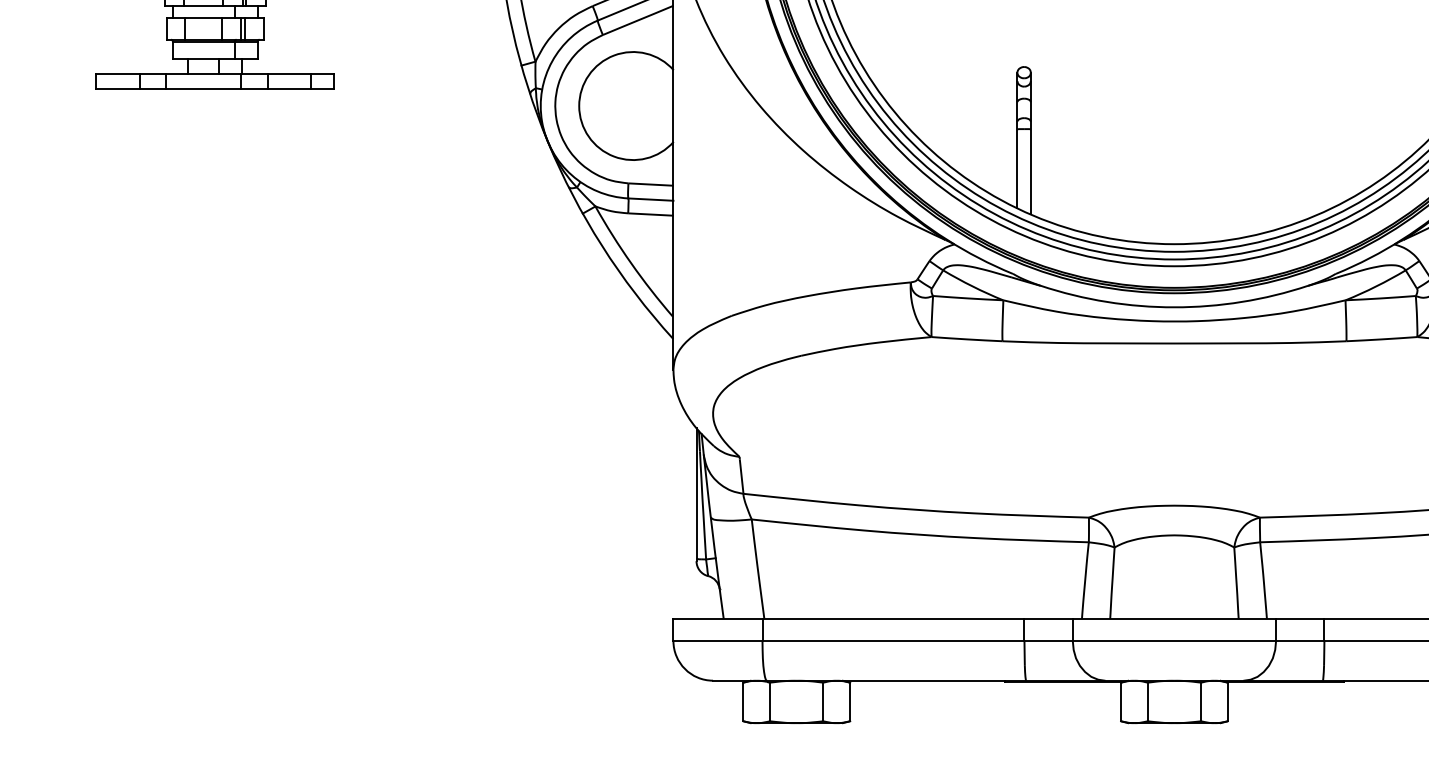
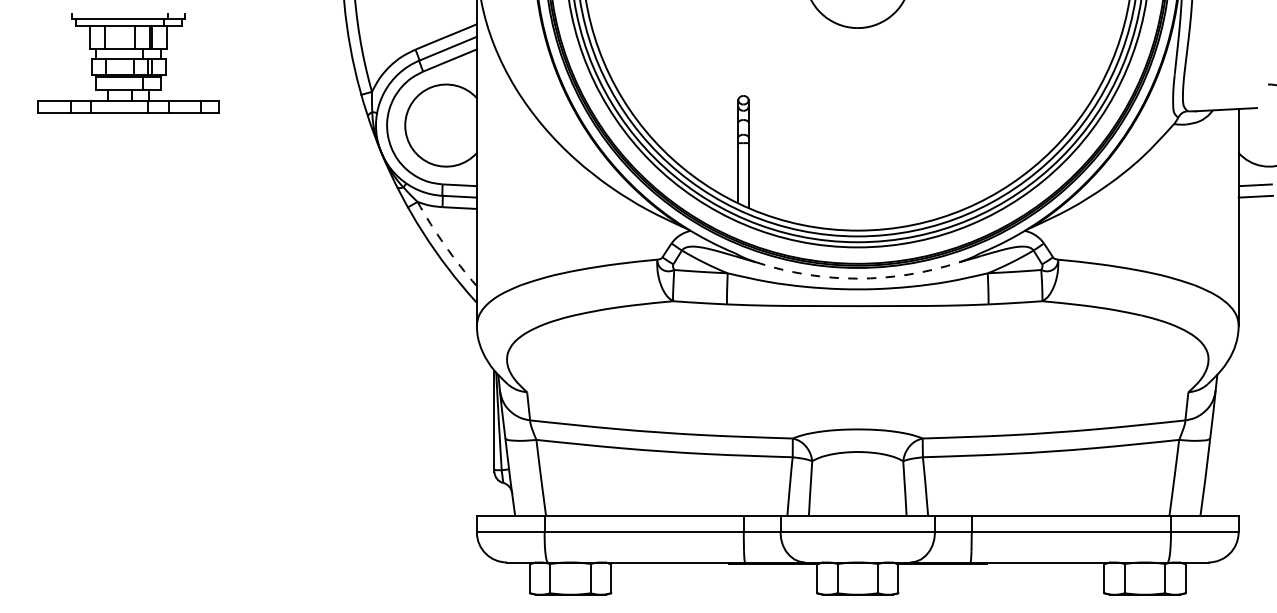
arc: (630, 263) -> (444, 245), solid -> dashed
arc: (1174, 307) -> (857, 278), solid -> dashed

